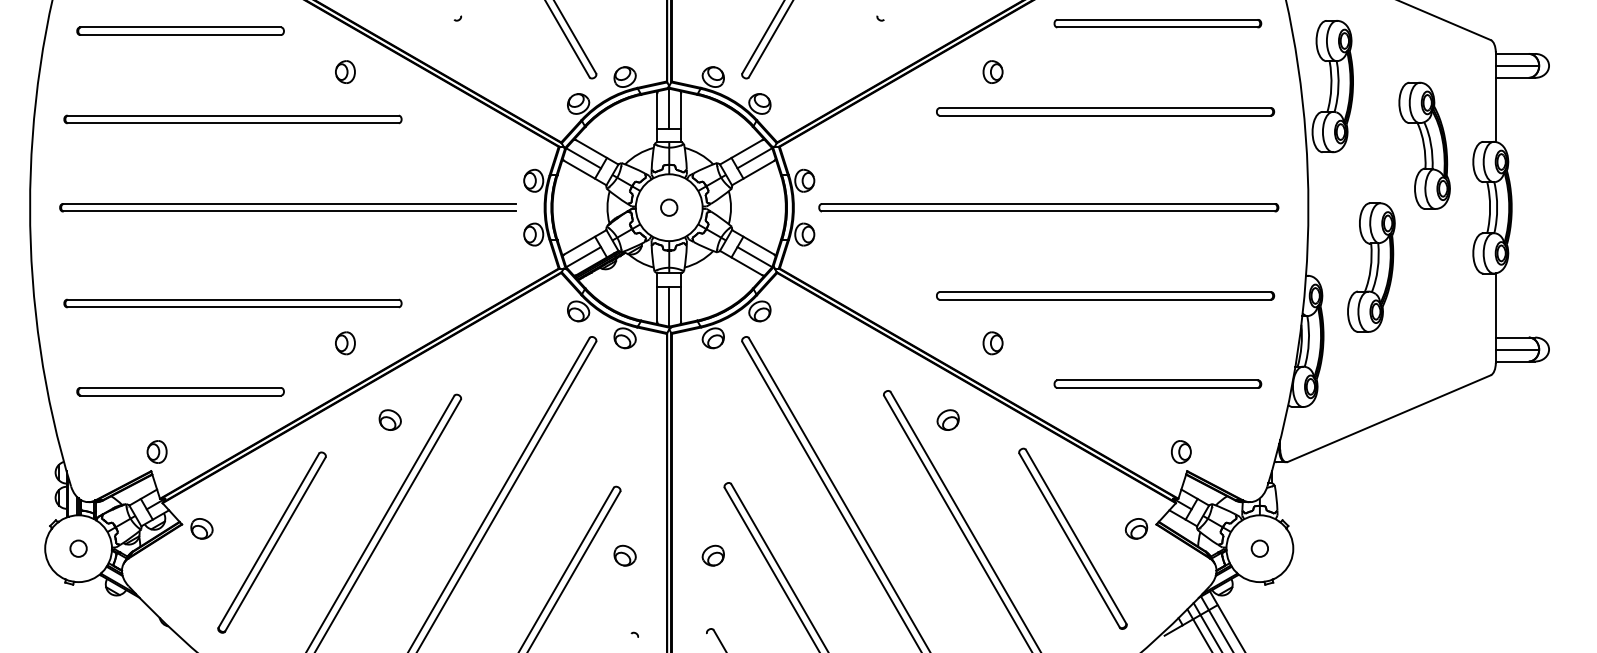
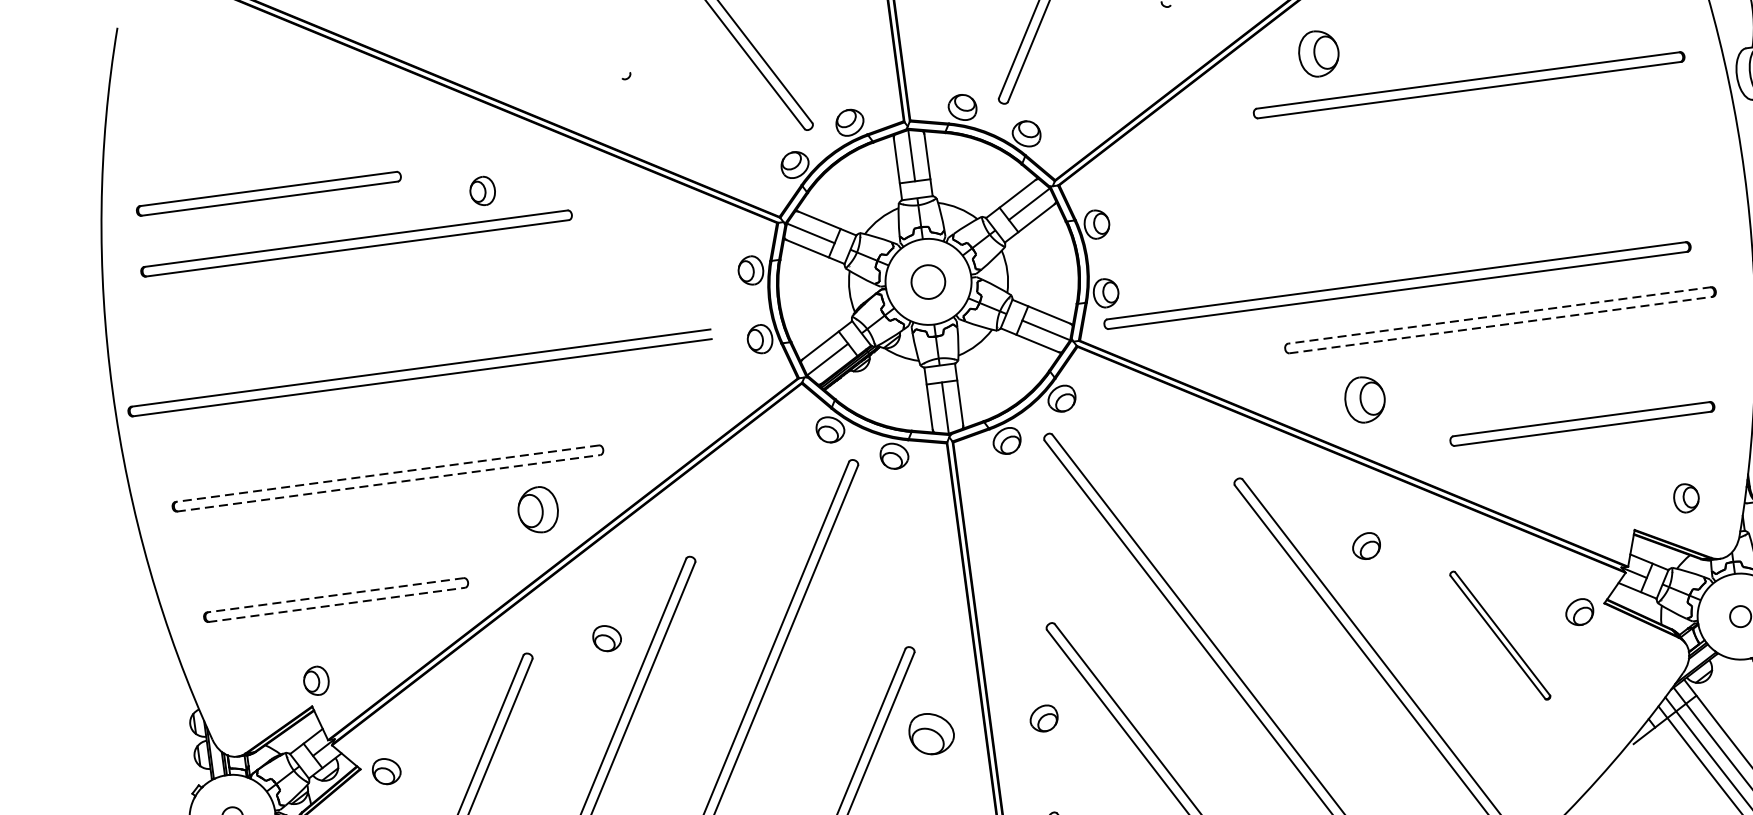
part: (180, 30) -> (268, 192), moved
part: (345, 71) -> (482, 190), moved
part: (992, 71) -> (1318, 52), size x1.6
part: (287, 207) -> (418, 373), moved
circle: (669, 207) -> (928, 281), size x1.6
part: (1048, 207) -> (1397, 285), moved
line: (1105, 292) -> (1499, 315), solid -> dashed
line: (232, 299) -> (386, 473), solid -> dashed
line: (1105, 299) -> (1501, 324), solid -> dashed
line: (232, 307) -> (387, 483), solid -> dashed
part: (345, 343) -> (538, 510), size x1.6
part: (992, 343) -> (1364, 400), size x1.6
line: (180, 387) -> (335, 594), solid -> dashed
line: (180, 395) -> (336, 604), solid -> dashed
part: (389, 419) -> (606, 637), moved
part: (947, 419) -> (1365, 545), moved
part: (1181, 451) -> (1686, 497), moved
part: (1072, 538) -> (1499, 635), size x0.6
part: (624, 555) -> (930, 733), size x1.6

